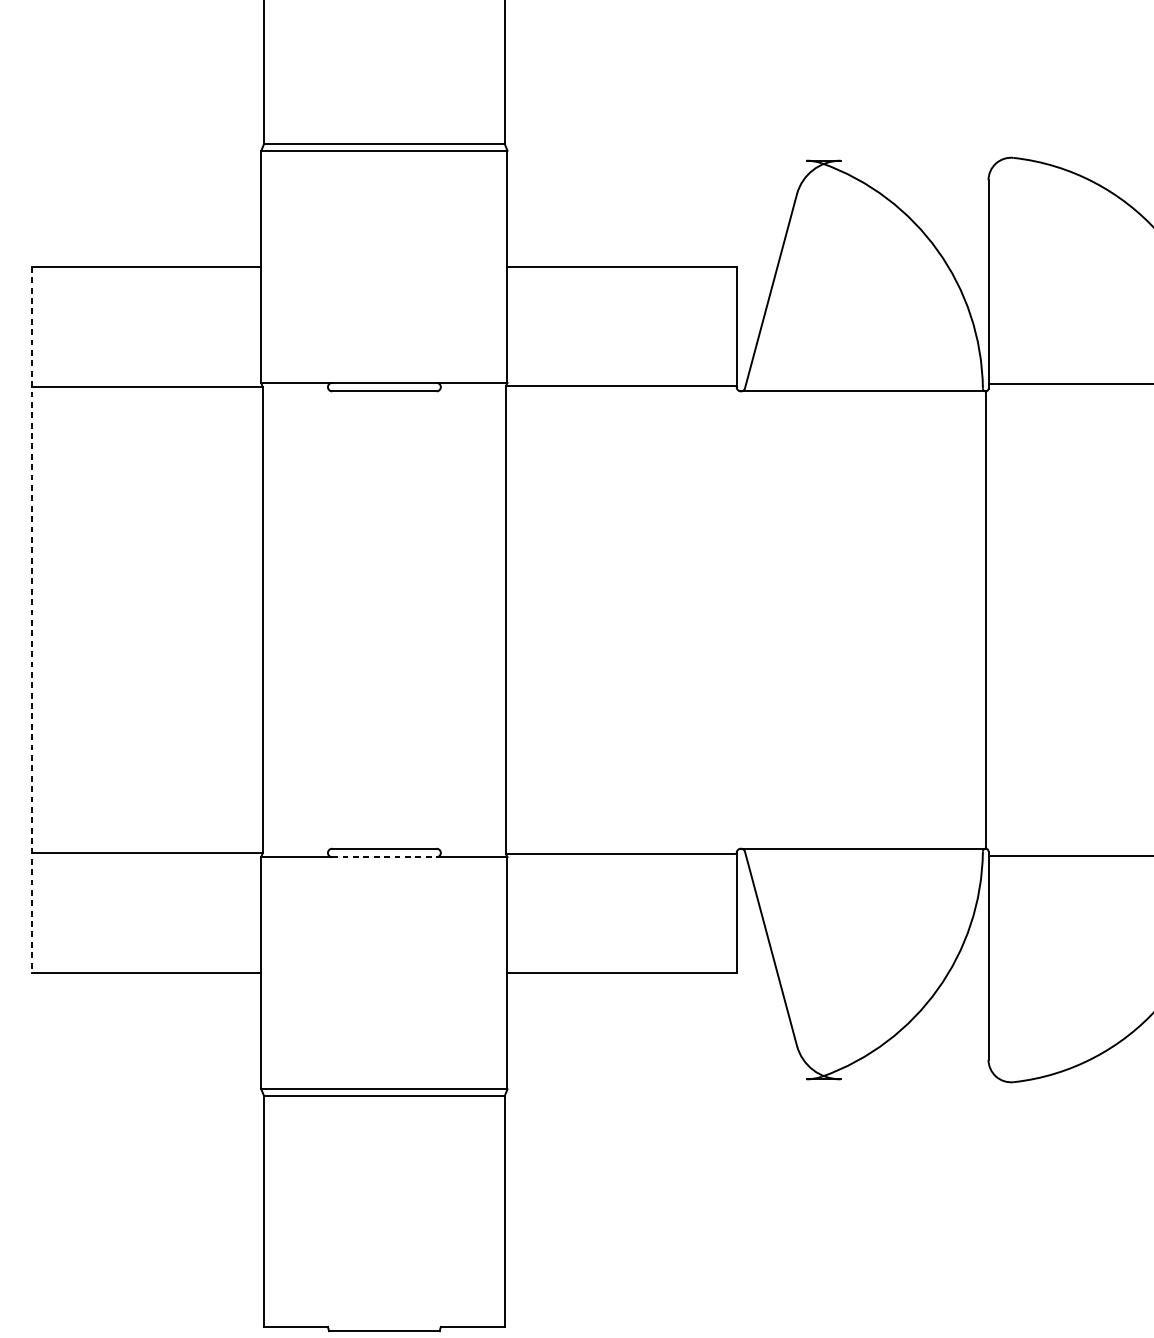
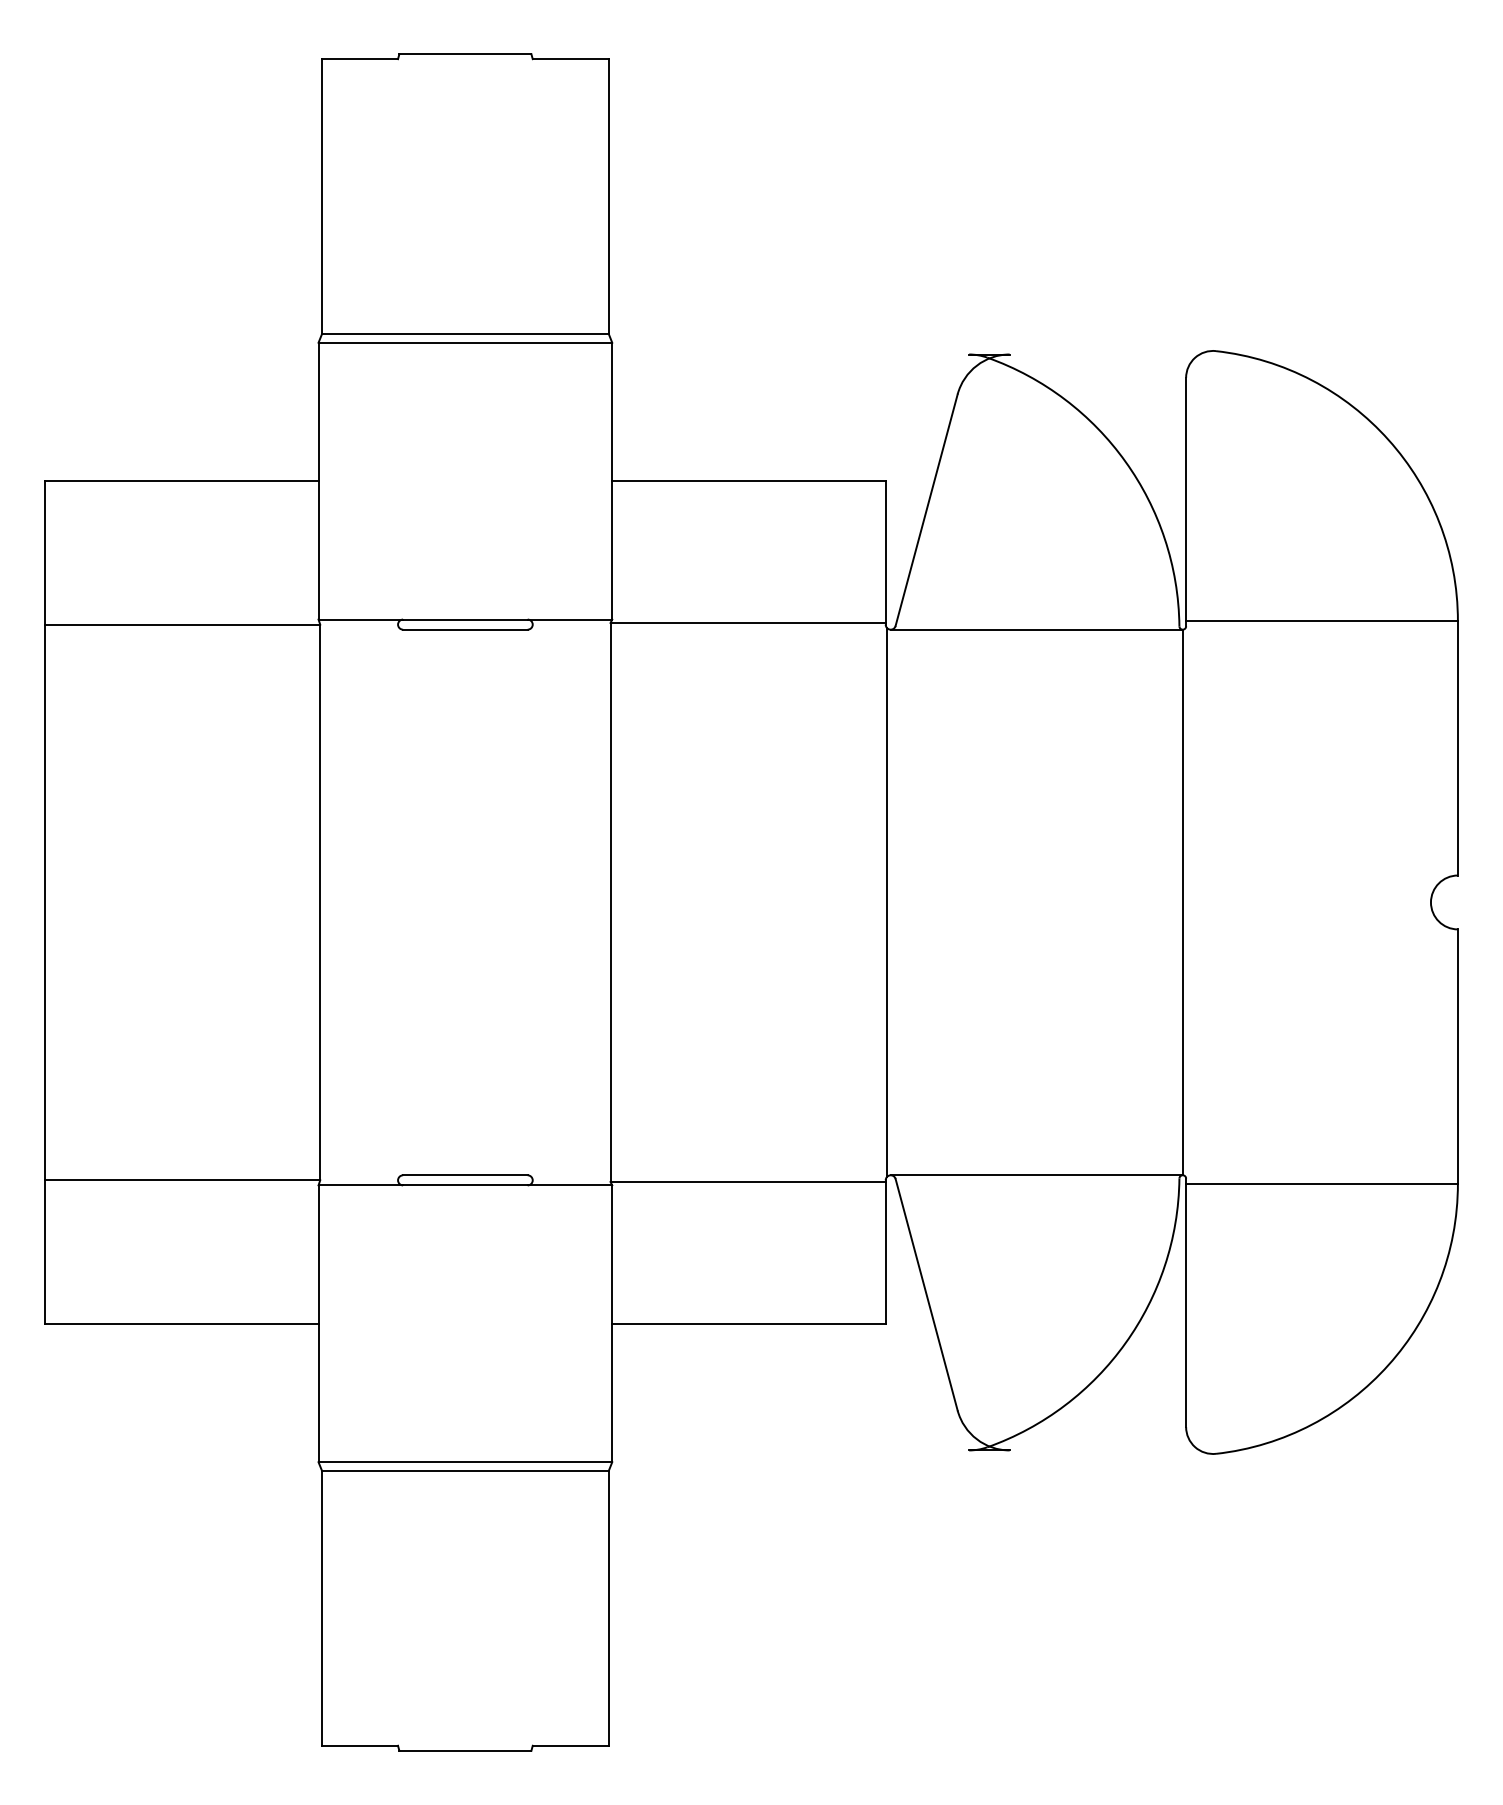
line: (32, 620) -> (45, 902), dashed -> solid
line: (738, 620) -> (887, 902), added
line: (384, 857) -> (465, 1185), dashed -> solid

